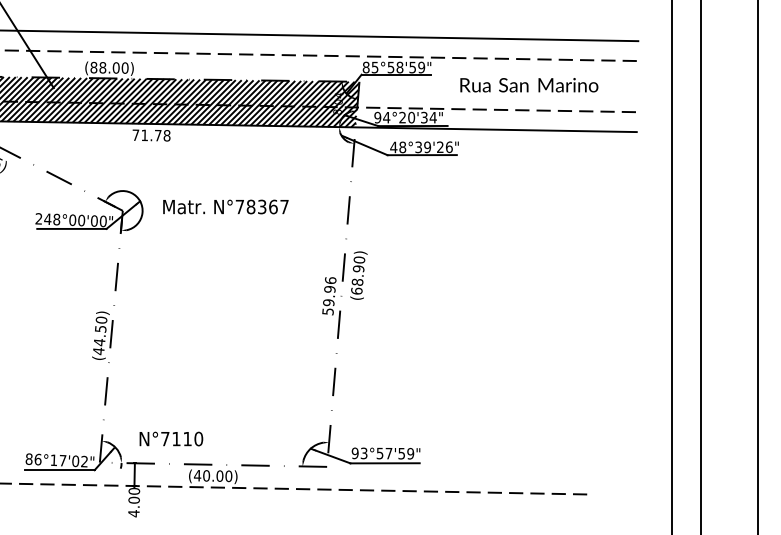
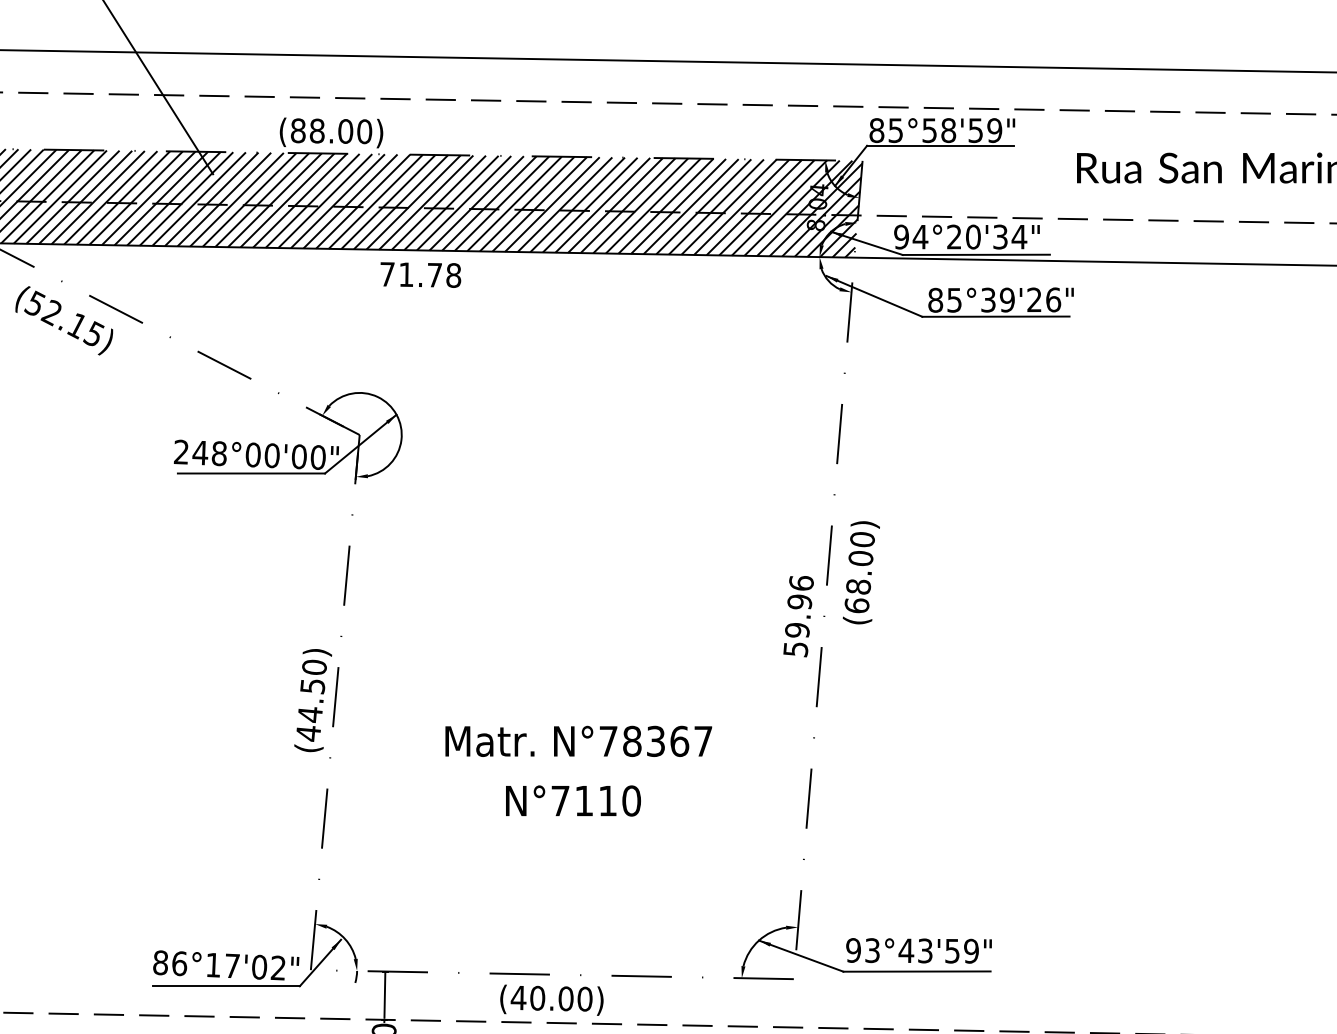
text: (398, 147) -> (945, 300), 48°39'26" -> 85°39'26"
text: (225, 206) -> (577, 740), moved
text: (358, 268) -> (860, 557), (68.90) -> (68.00)
text: (171, 438) -> (573, 799), moved
text: (384, 453) -> (915, 950), 93°57'59" -> 93°43'59"

